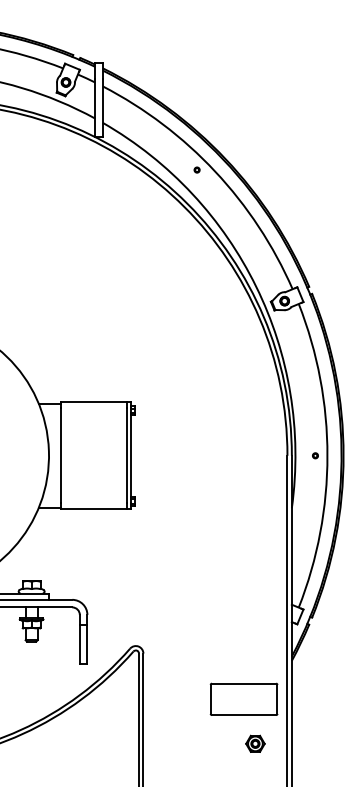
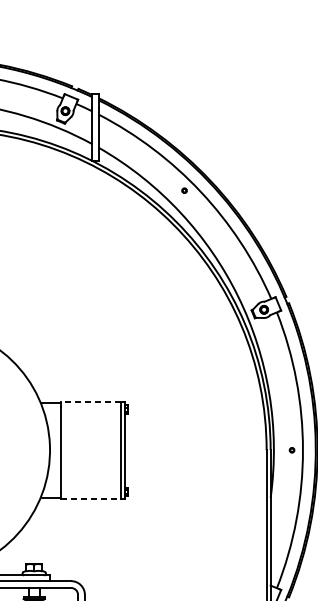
line: (93, 402) -> (90, 401), solid -> dashed
line: (94, 509) -> (91, 499), solid -> dashed

